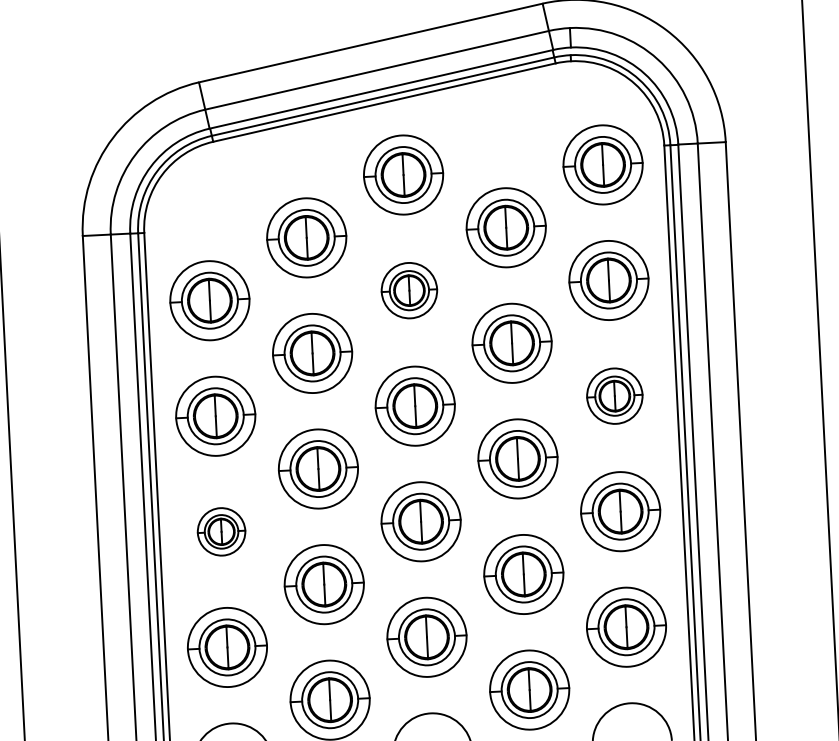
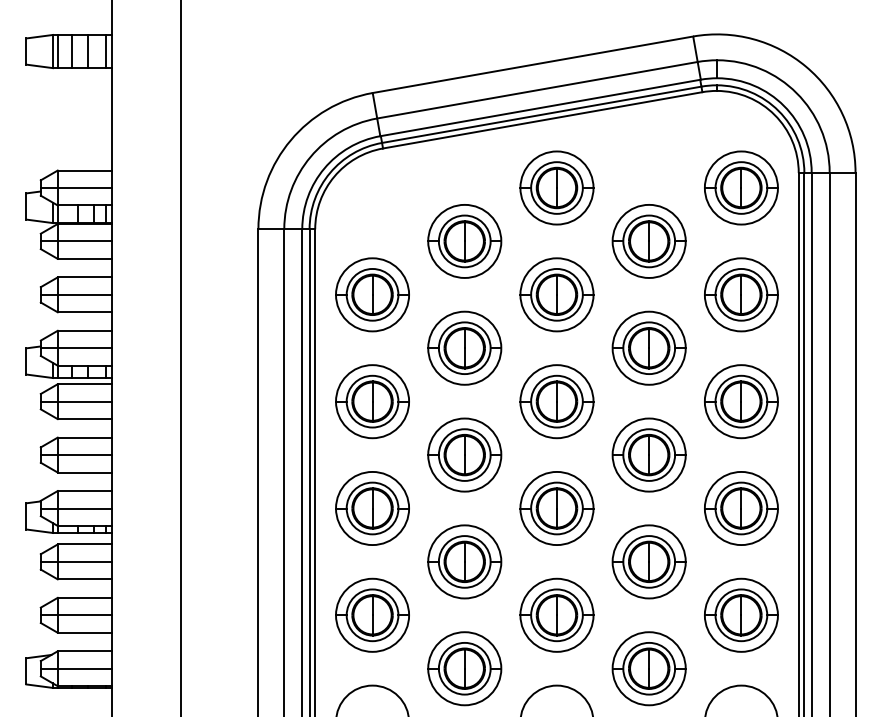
part: (408, 290) -> (556, 294), size x1.43
part: (614, 395) -> (741, 401), size x1.43
part: (221, 531) -> (372, 508), size x1.67

